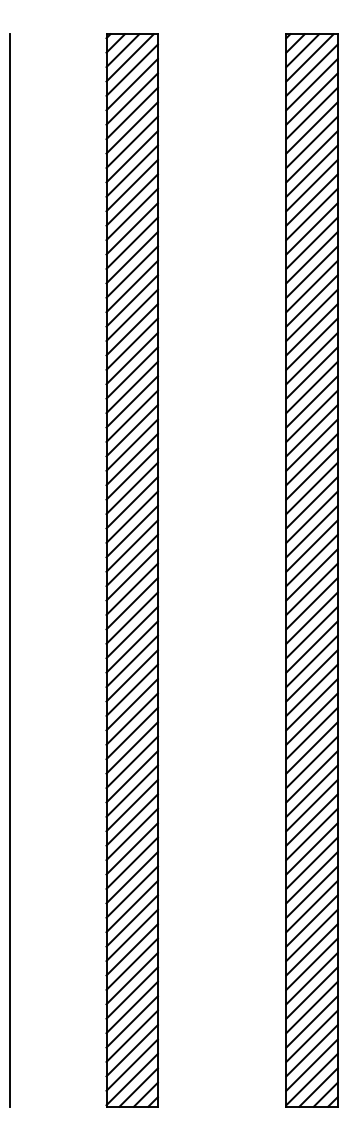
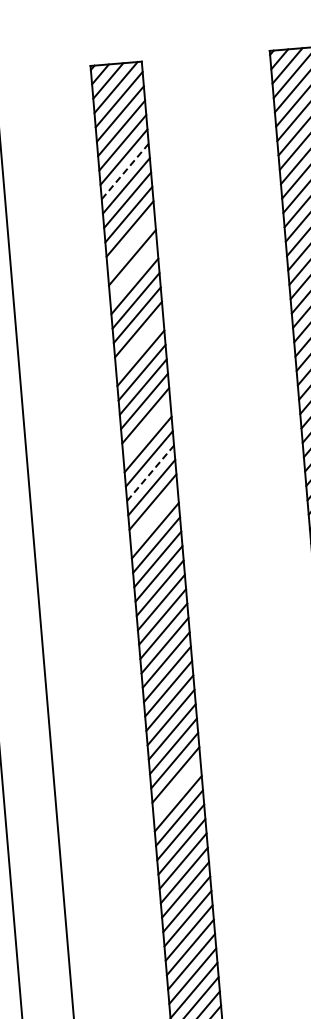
line: (132, 141) -> (125, 170), solid -> dashed
line: (131, 214) -> (130, 243), removed
line: (131, 242) -> (132, 271), removed
line: (131, 315) -> (139, 344), removed
line: (131, 401) -> (146, 429), removed
line: (132, 444) -> (150, 472), solid -> dashed
line: (131, 488) -> (153, 516), removed
line: (131, 762) -> (176, 789), removed

